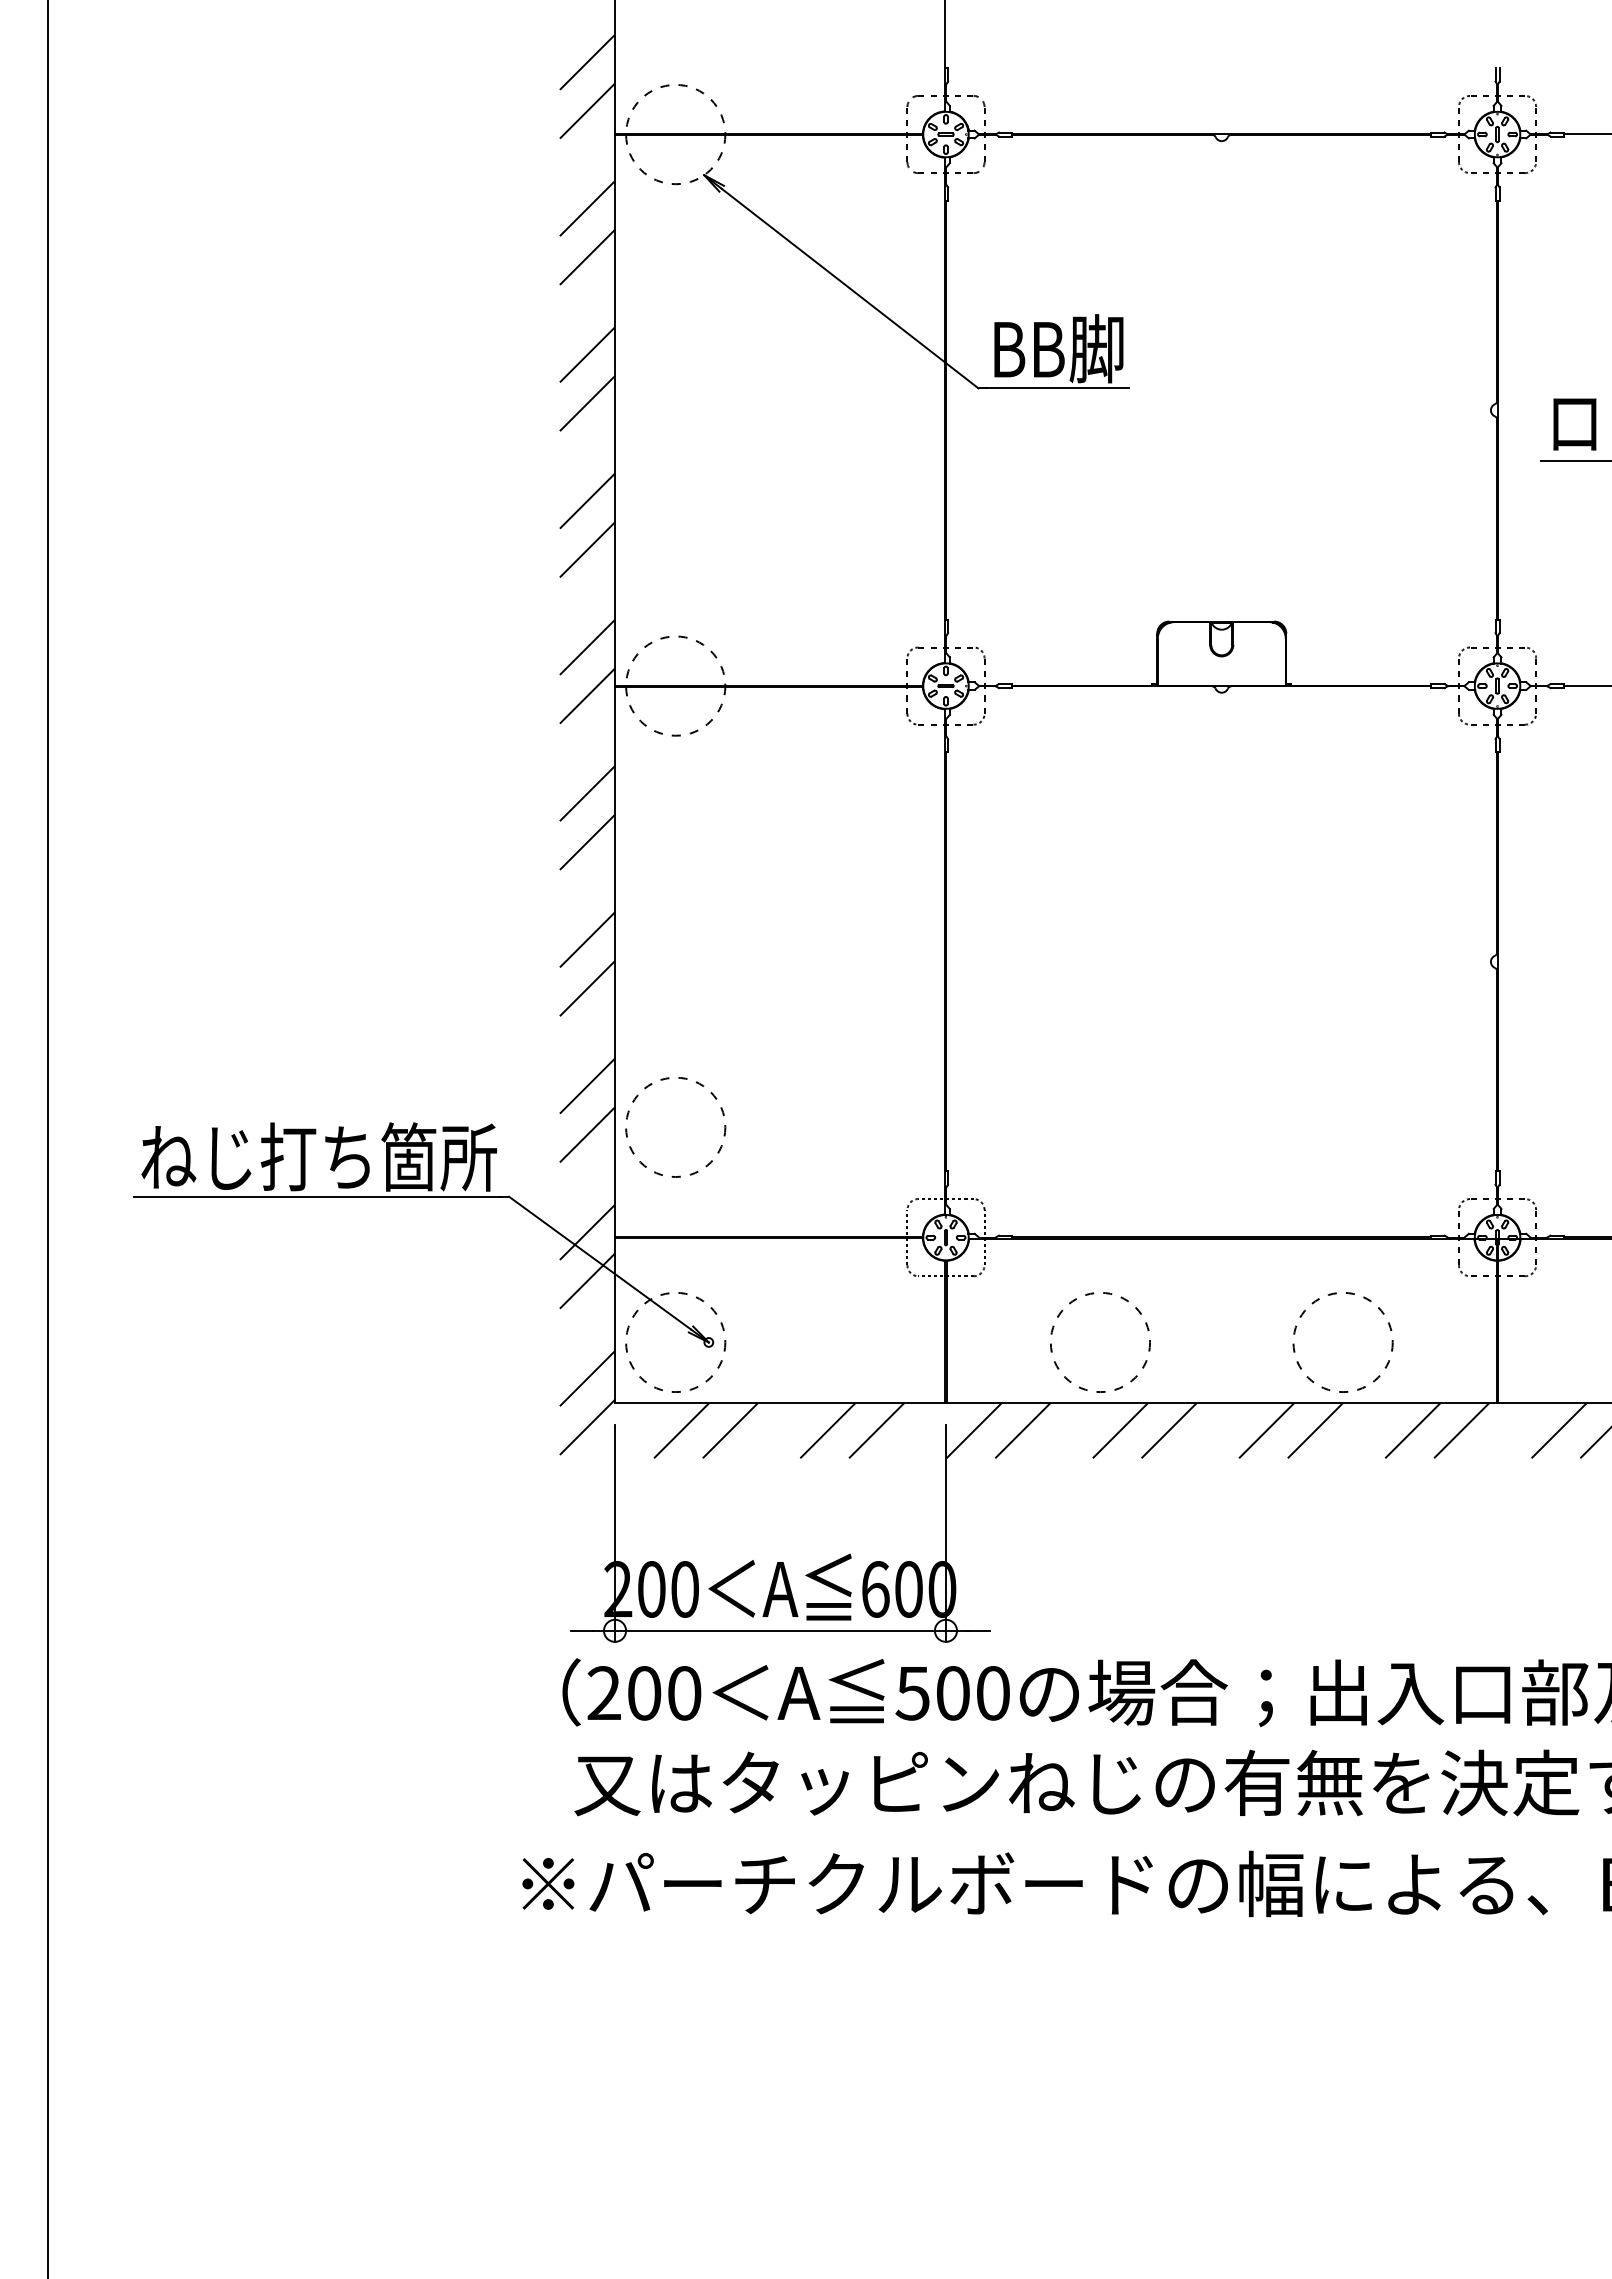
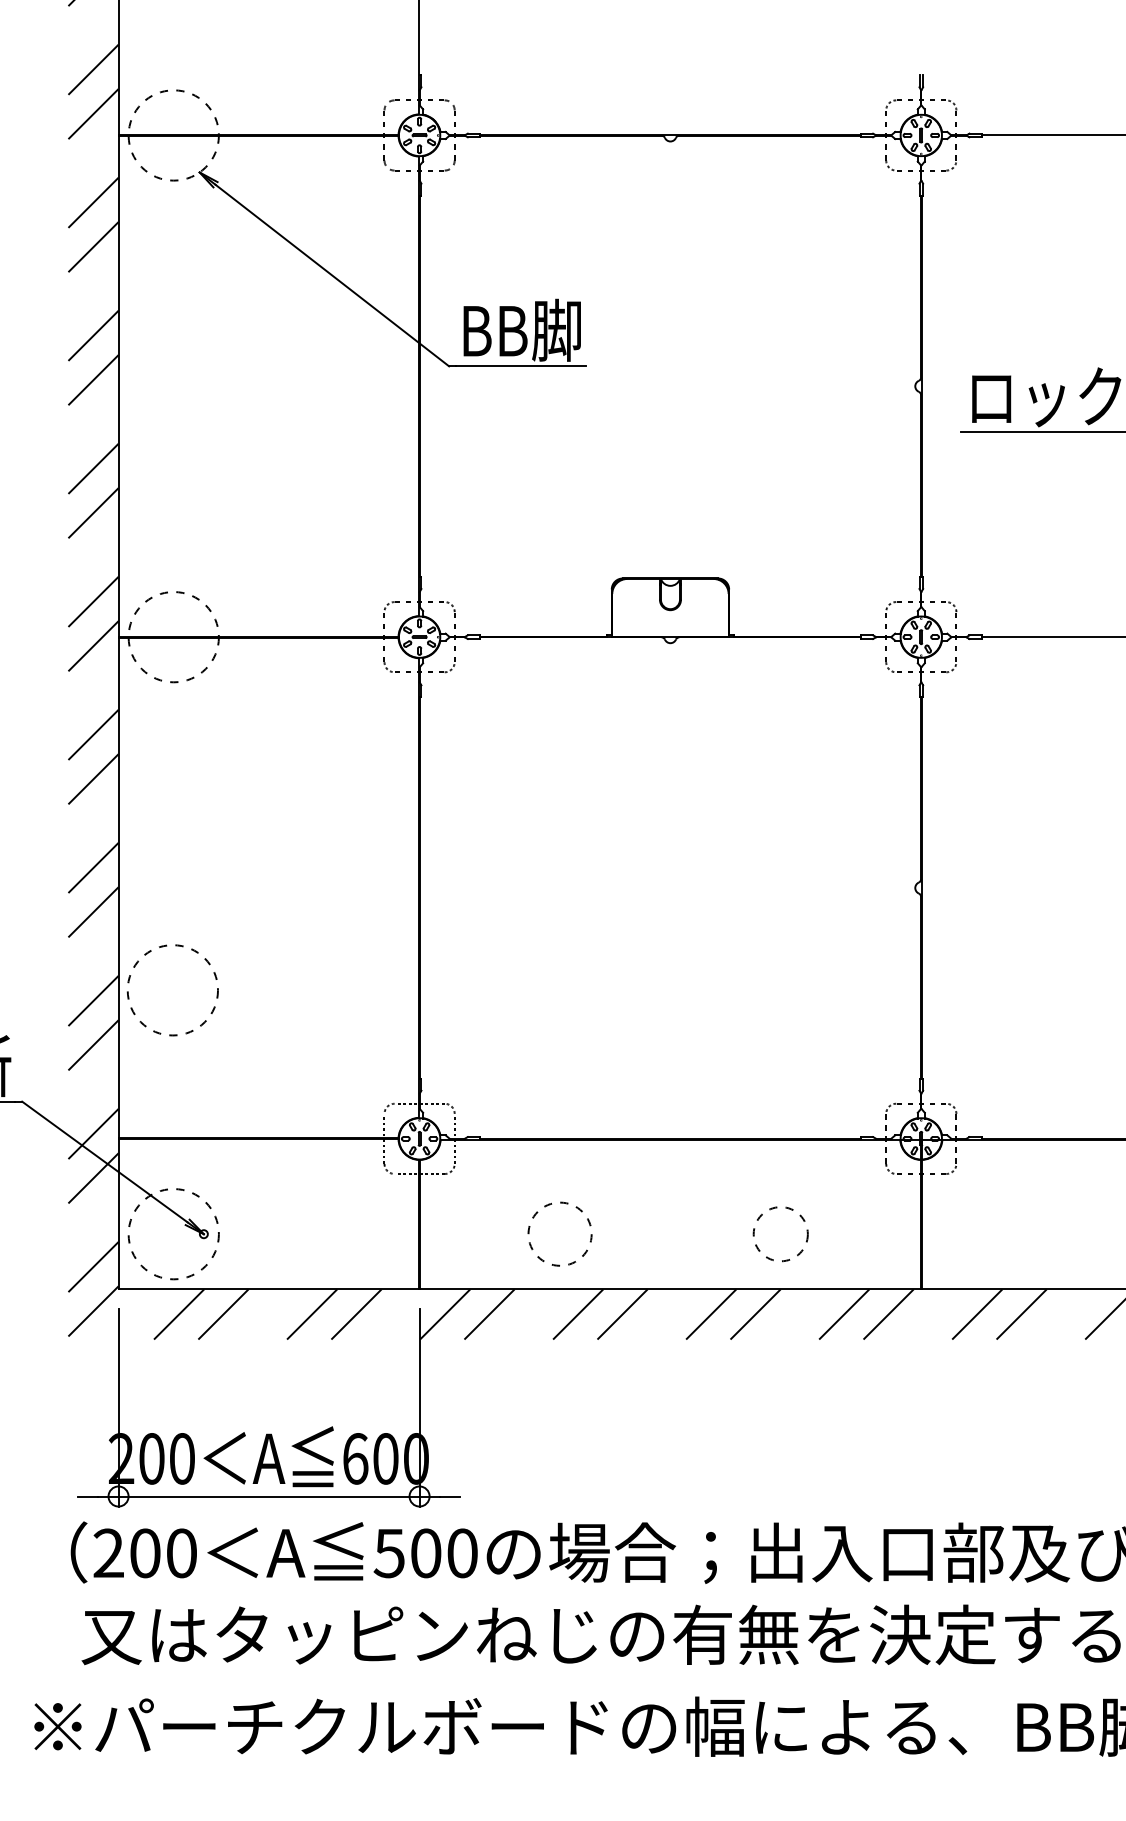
circle: (675, 1127) -> (172, 990), moved
circle: (1100, 1342) -> (560, 1234), size x0.7
circle: (1342, 1342) -> (780, 1234), size x0.6

